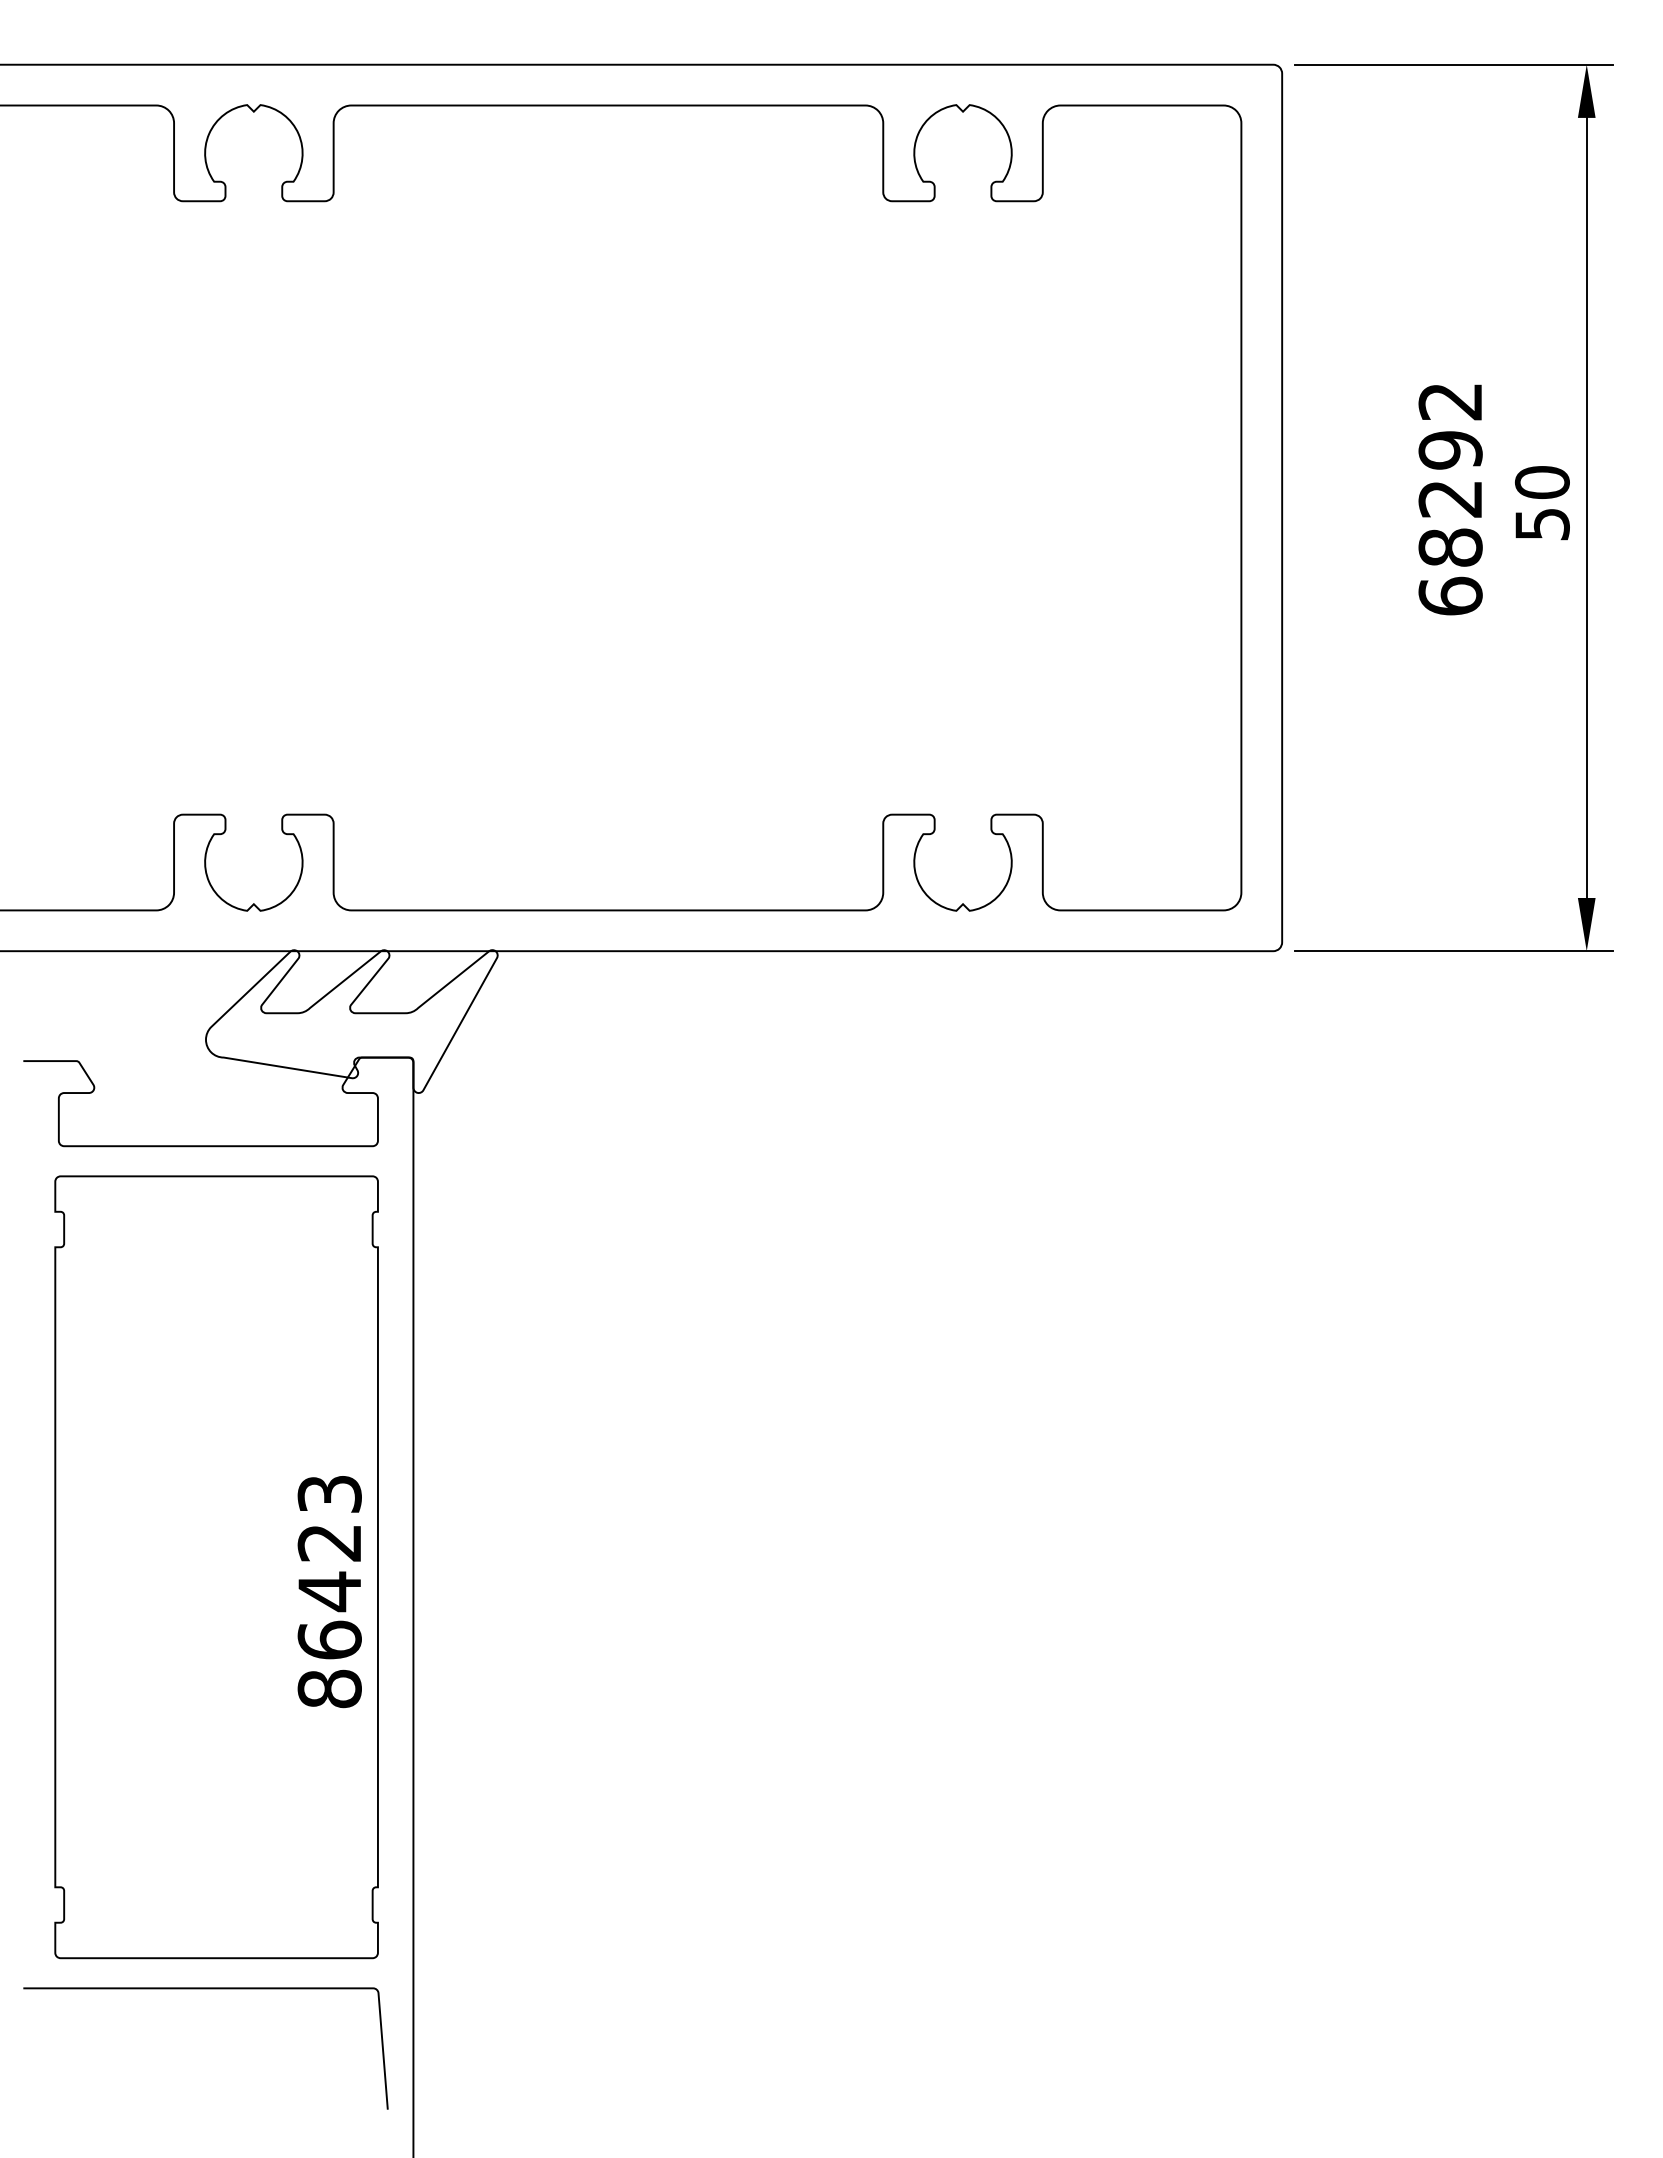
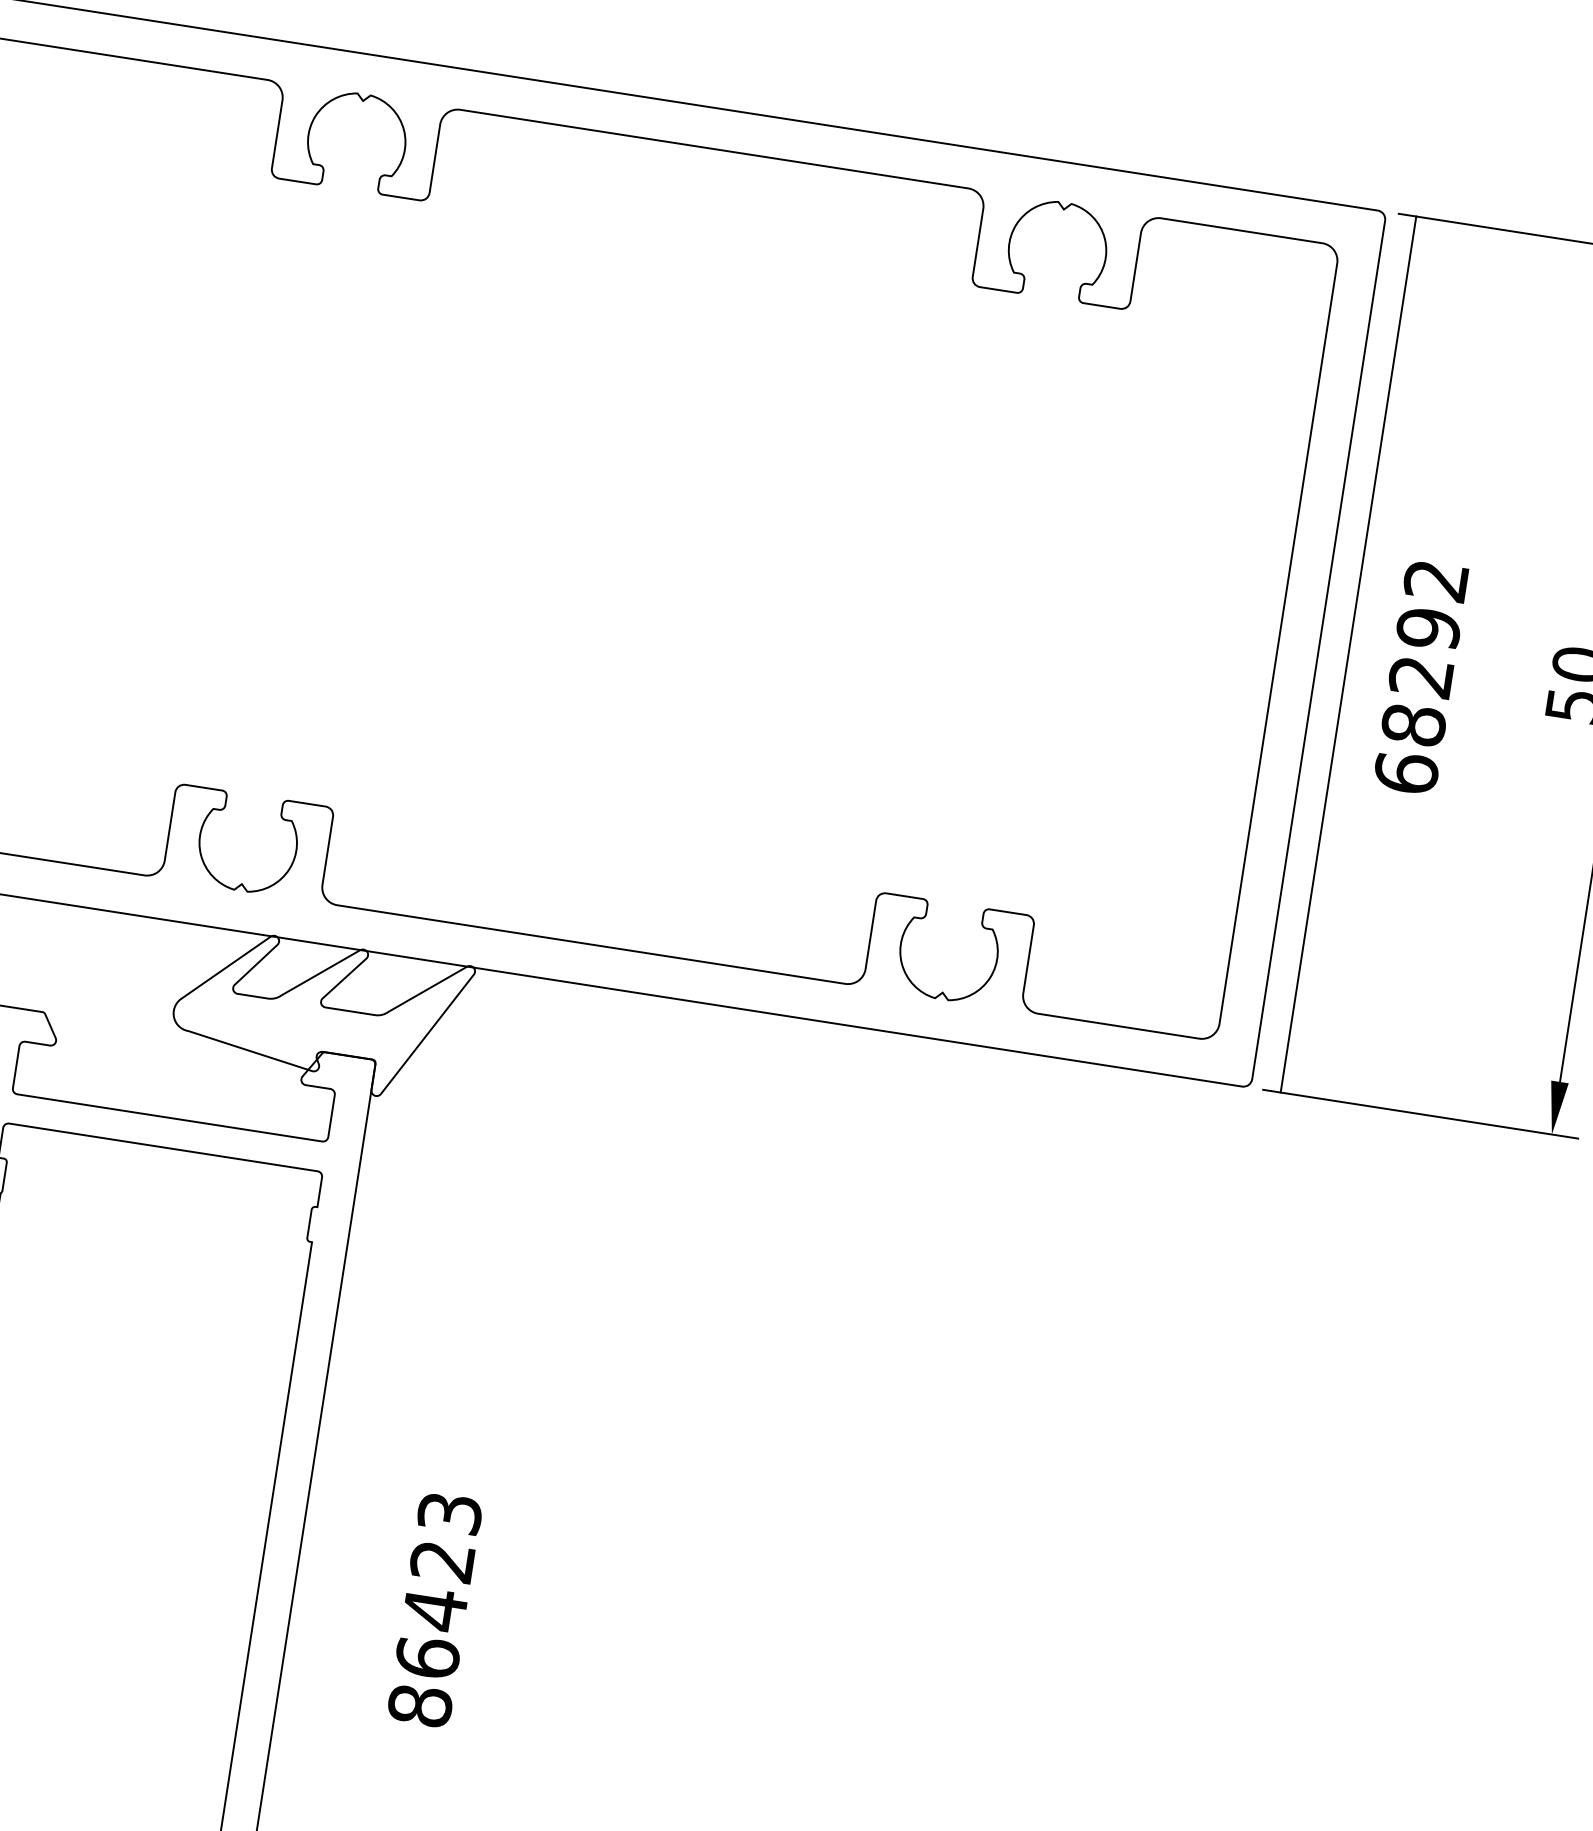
text: (1450, 499) -> (1421, 677), moved
line: (1312, 507) -> (1348, 654), added
text: (329, 1592) -> (434, 1610), moved

